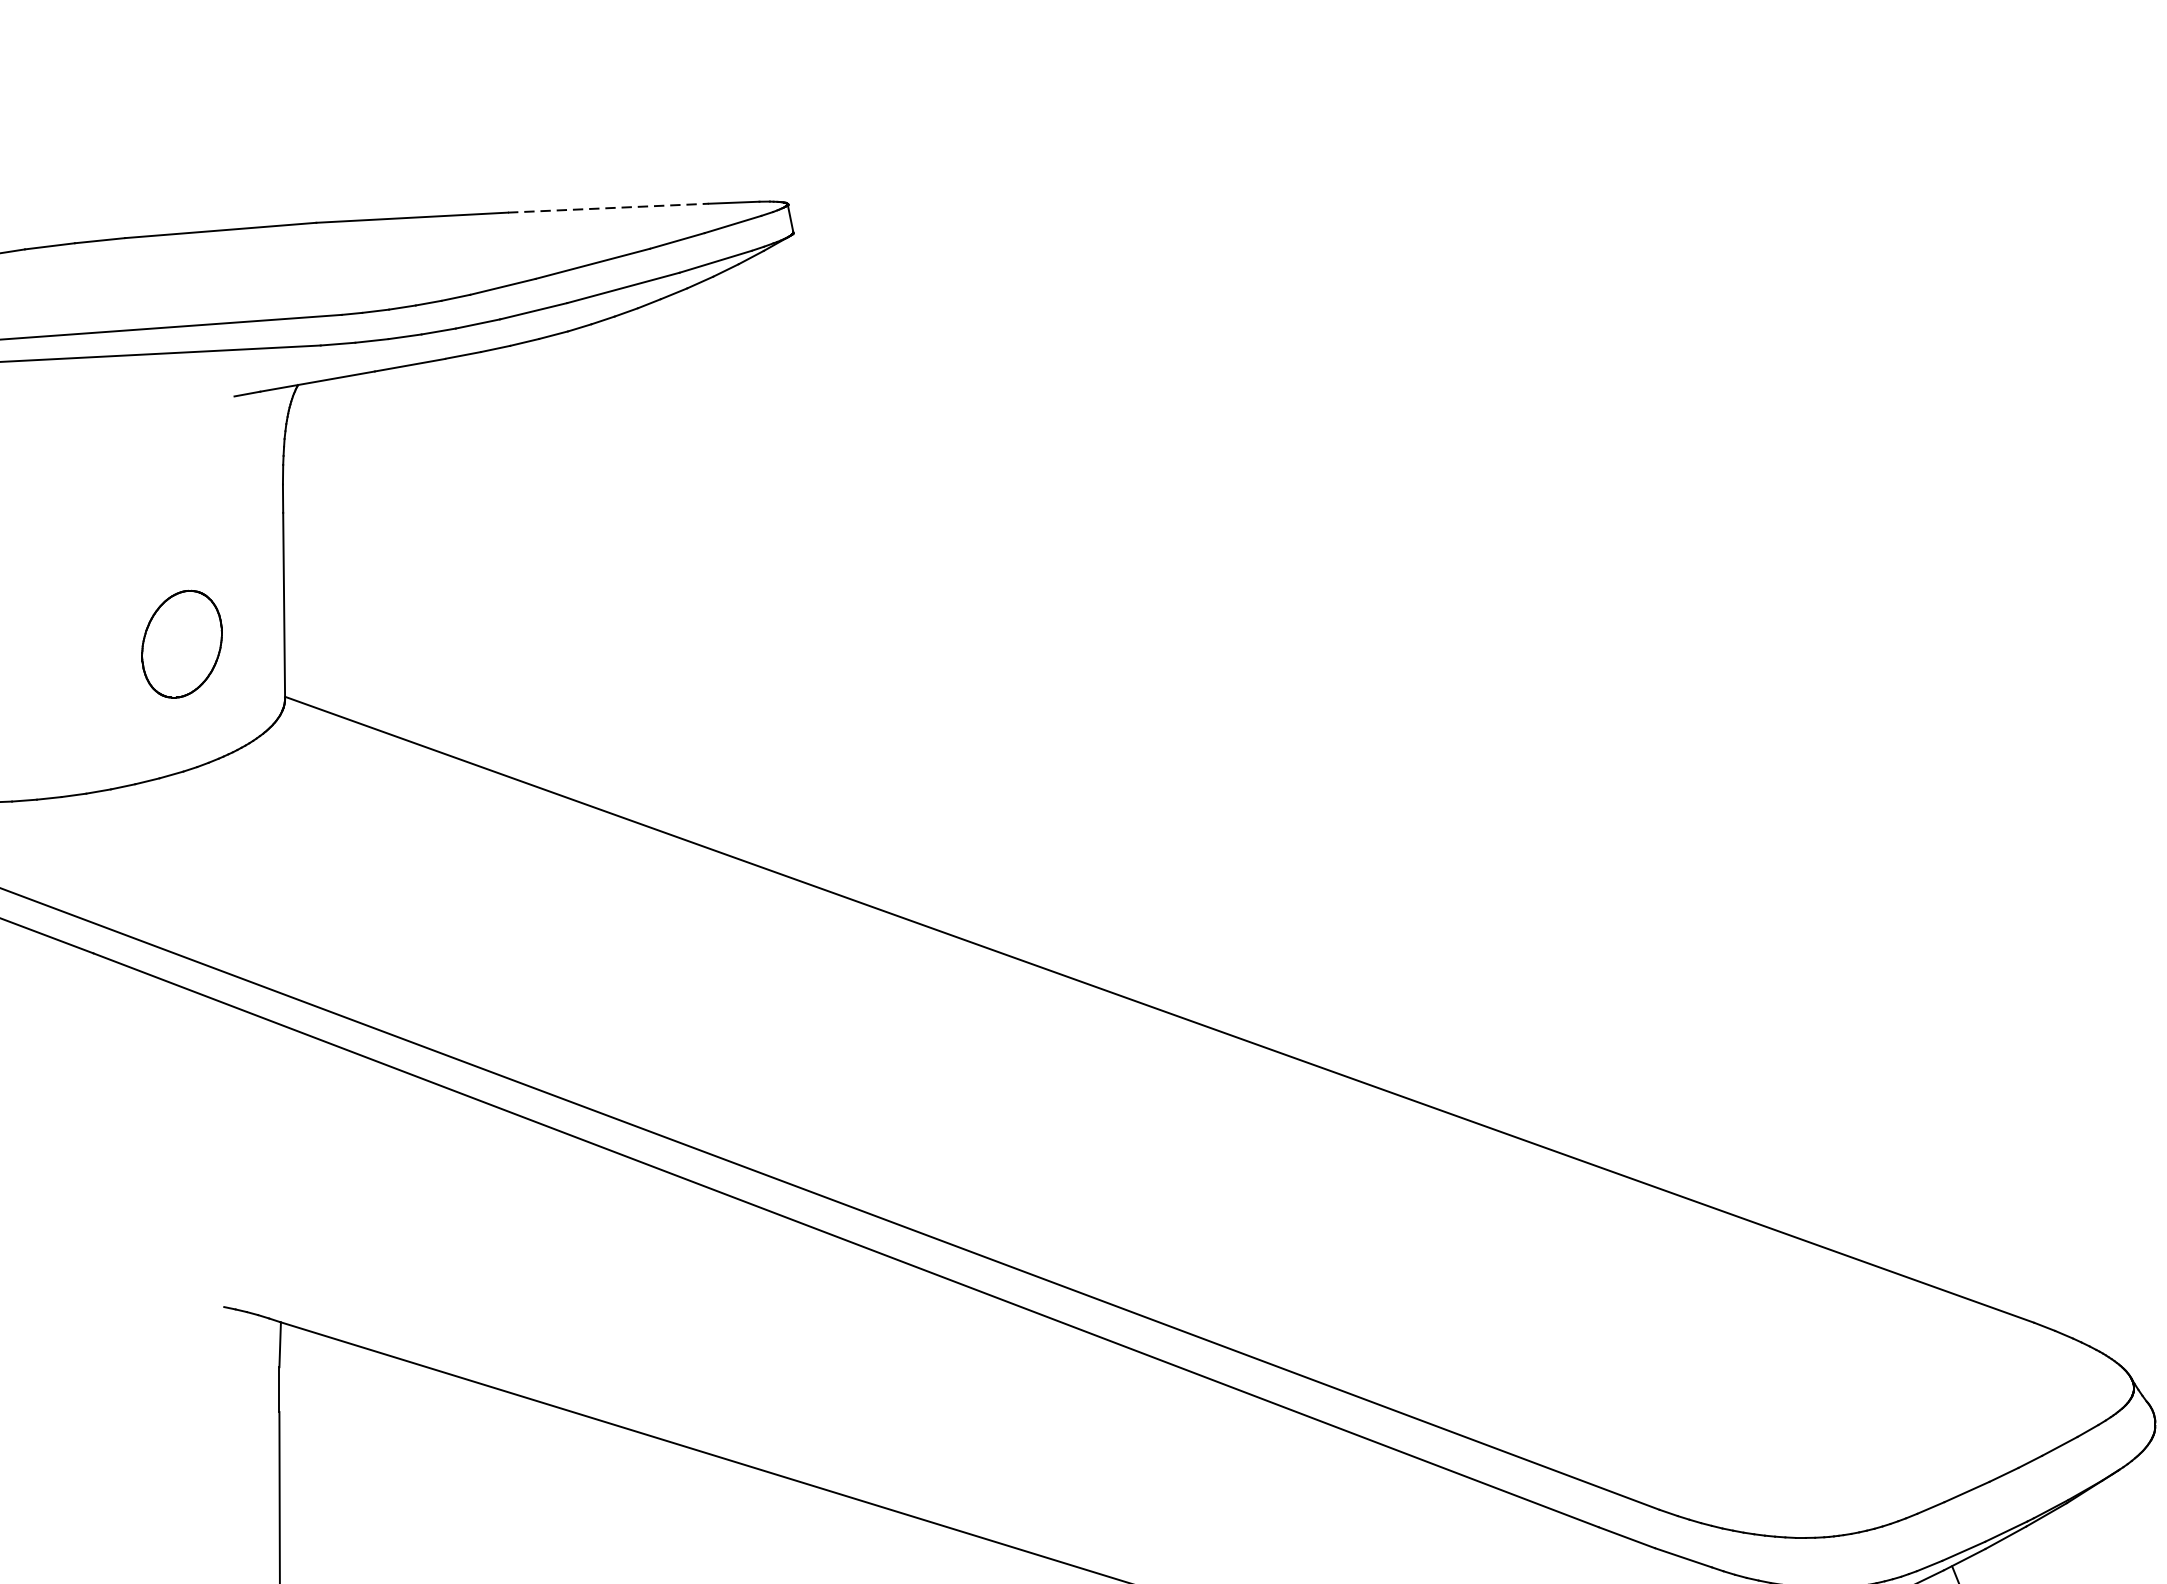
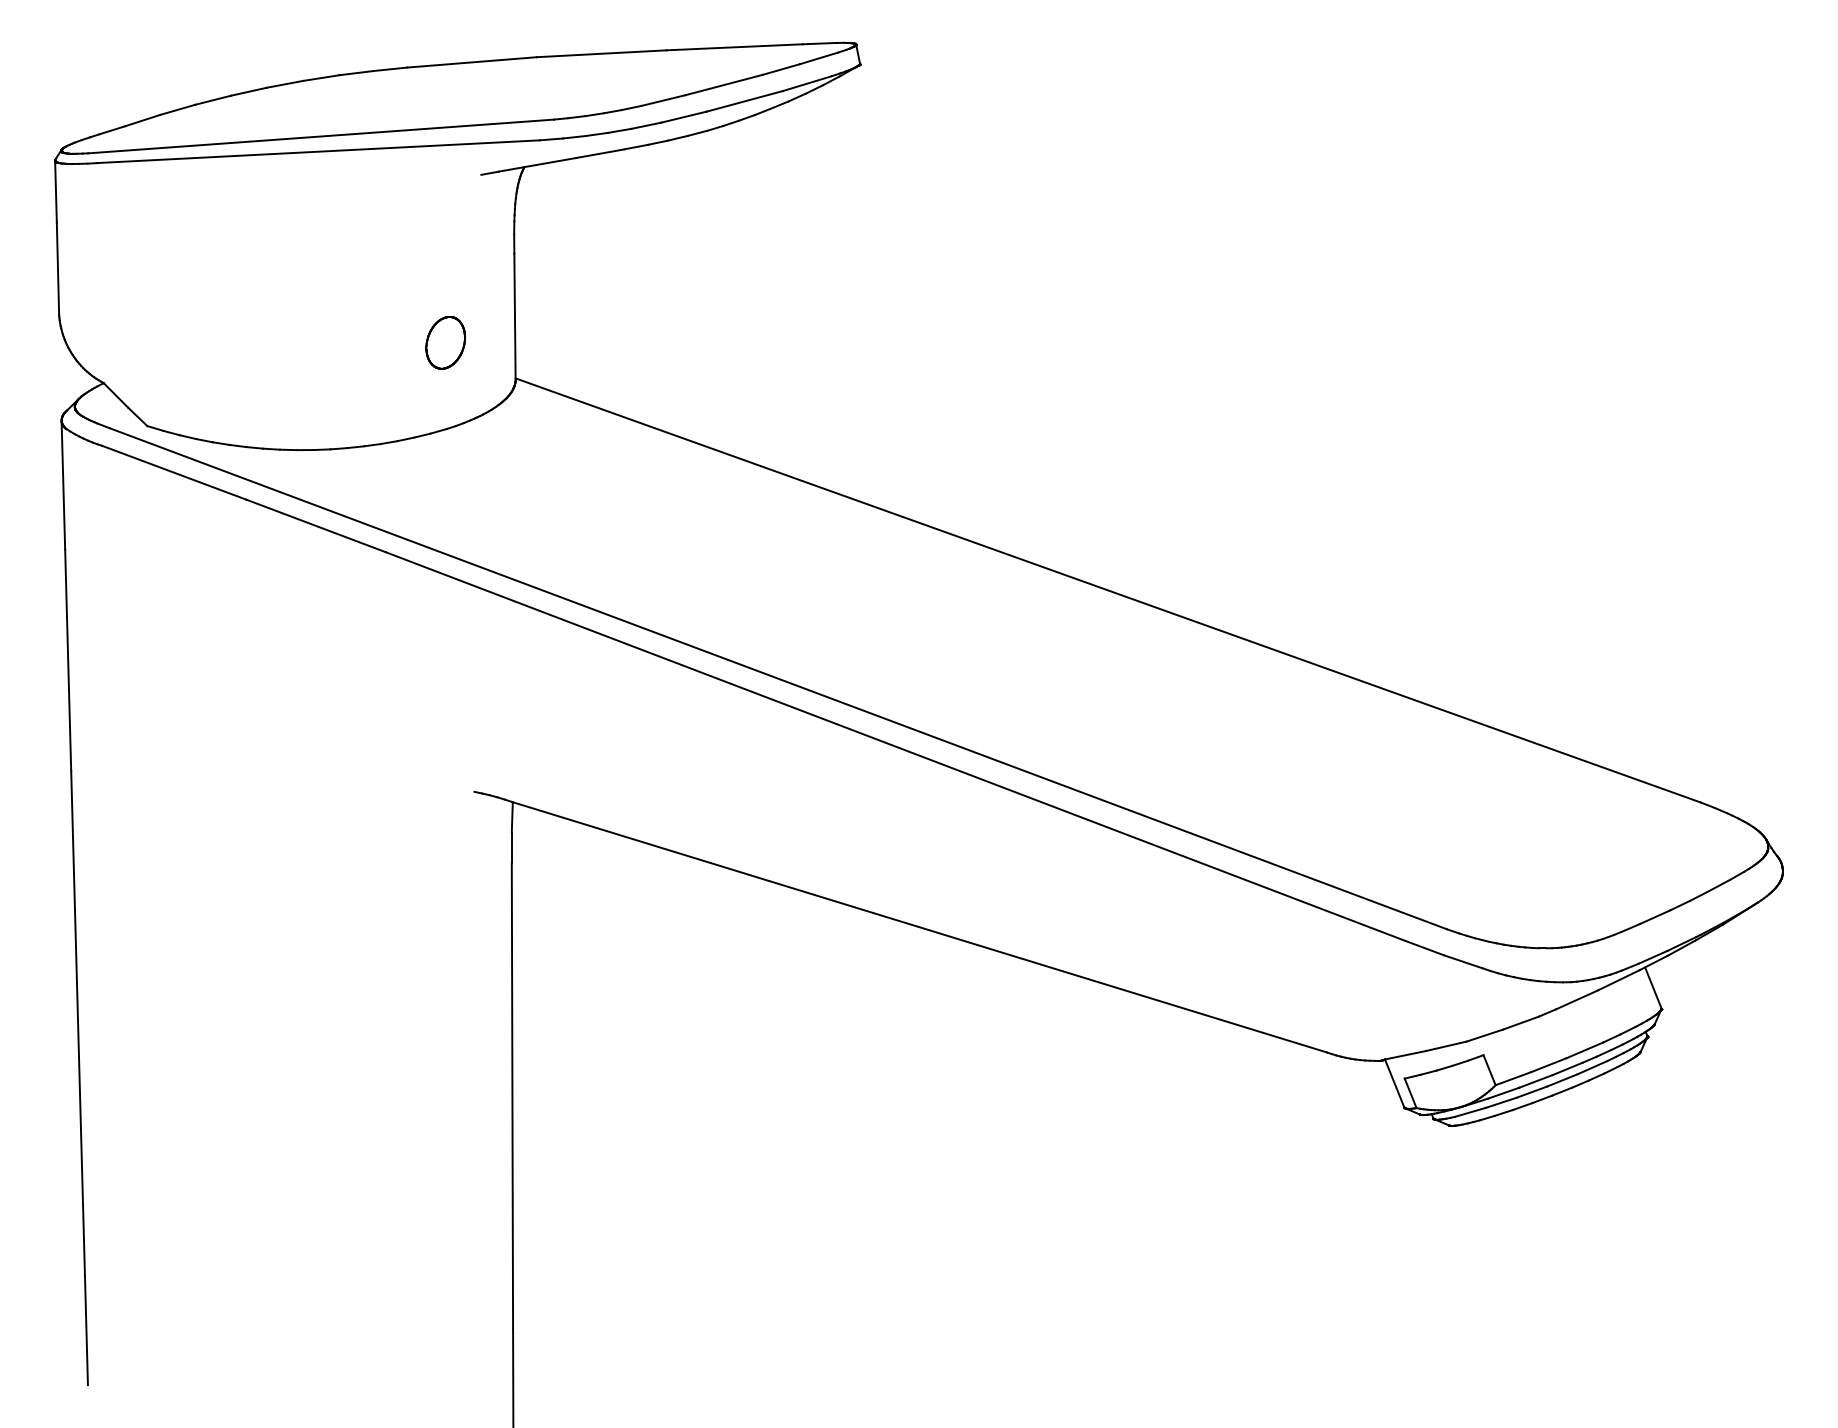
line: (609, 208) -> (735, 47), dashed -> solid
part: (181, 643) -> (445, 342), size x0.71

